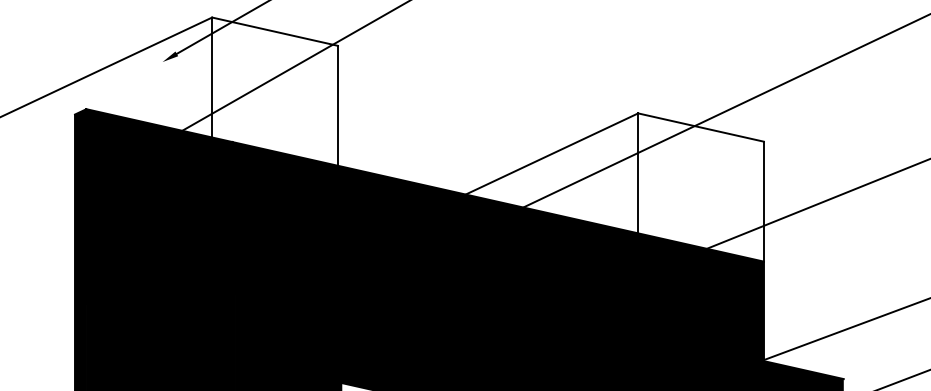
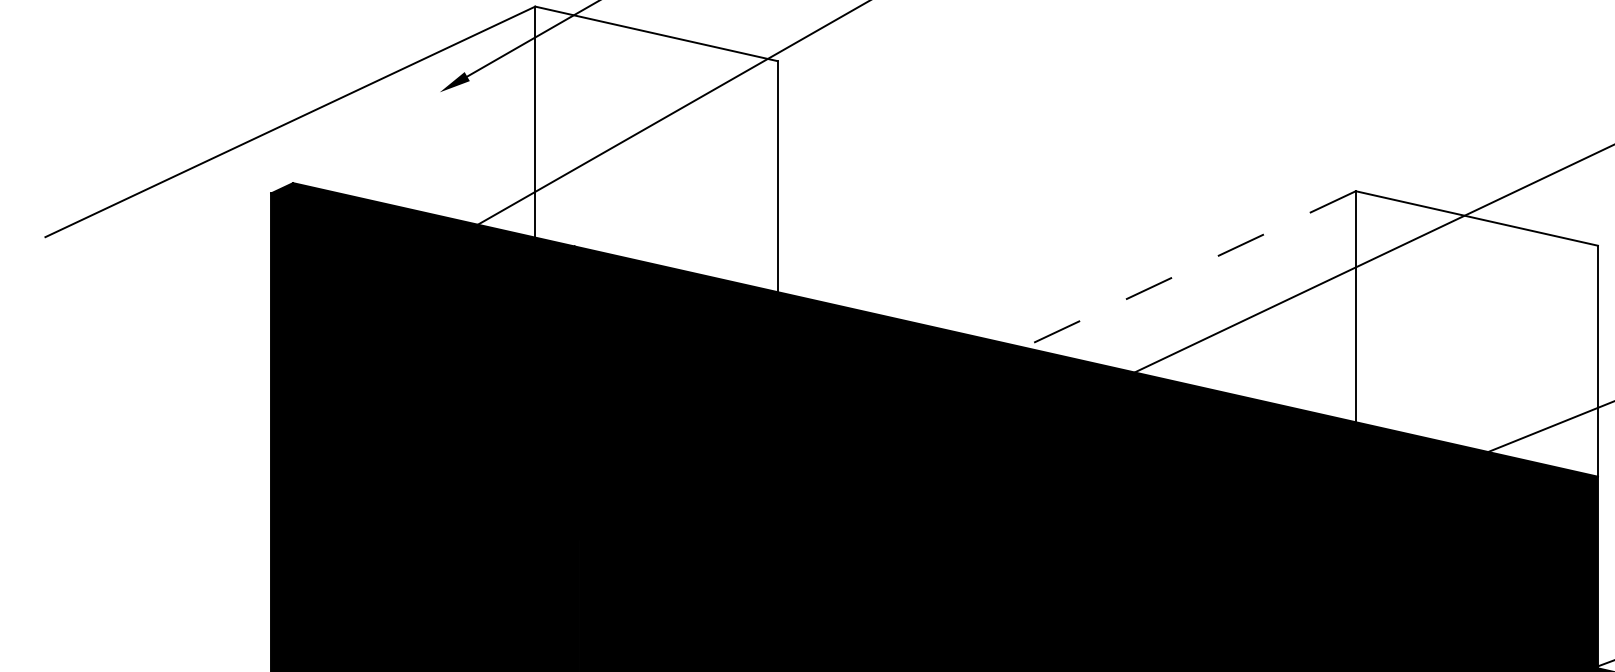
line: (551, 154) -> (1188, 270), solid -> dashed

